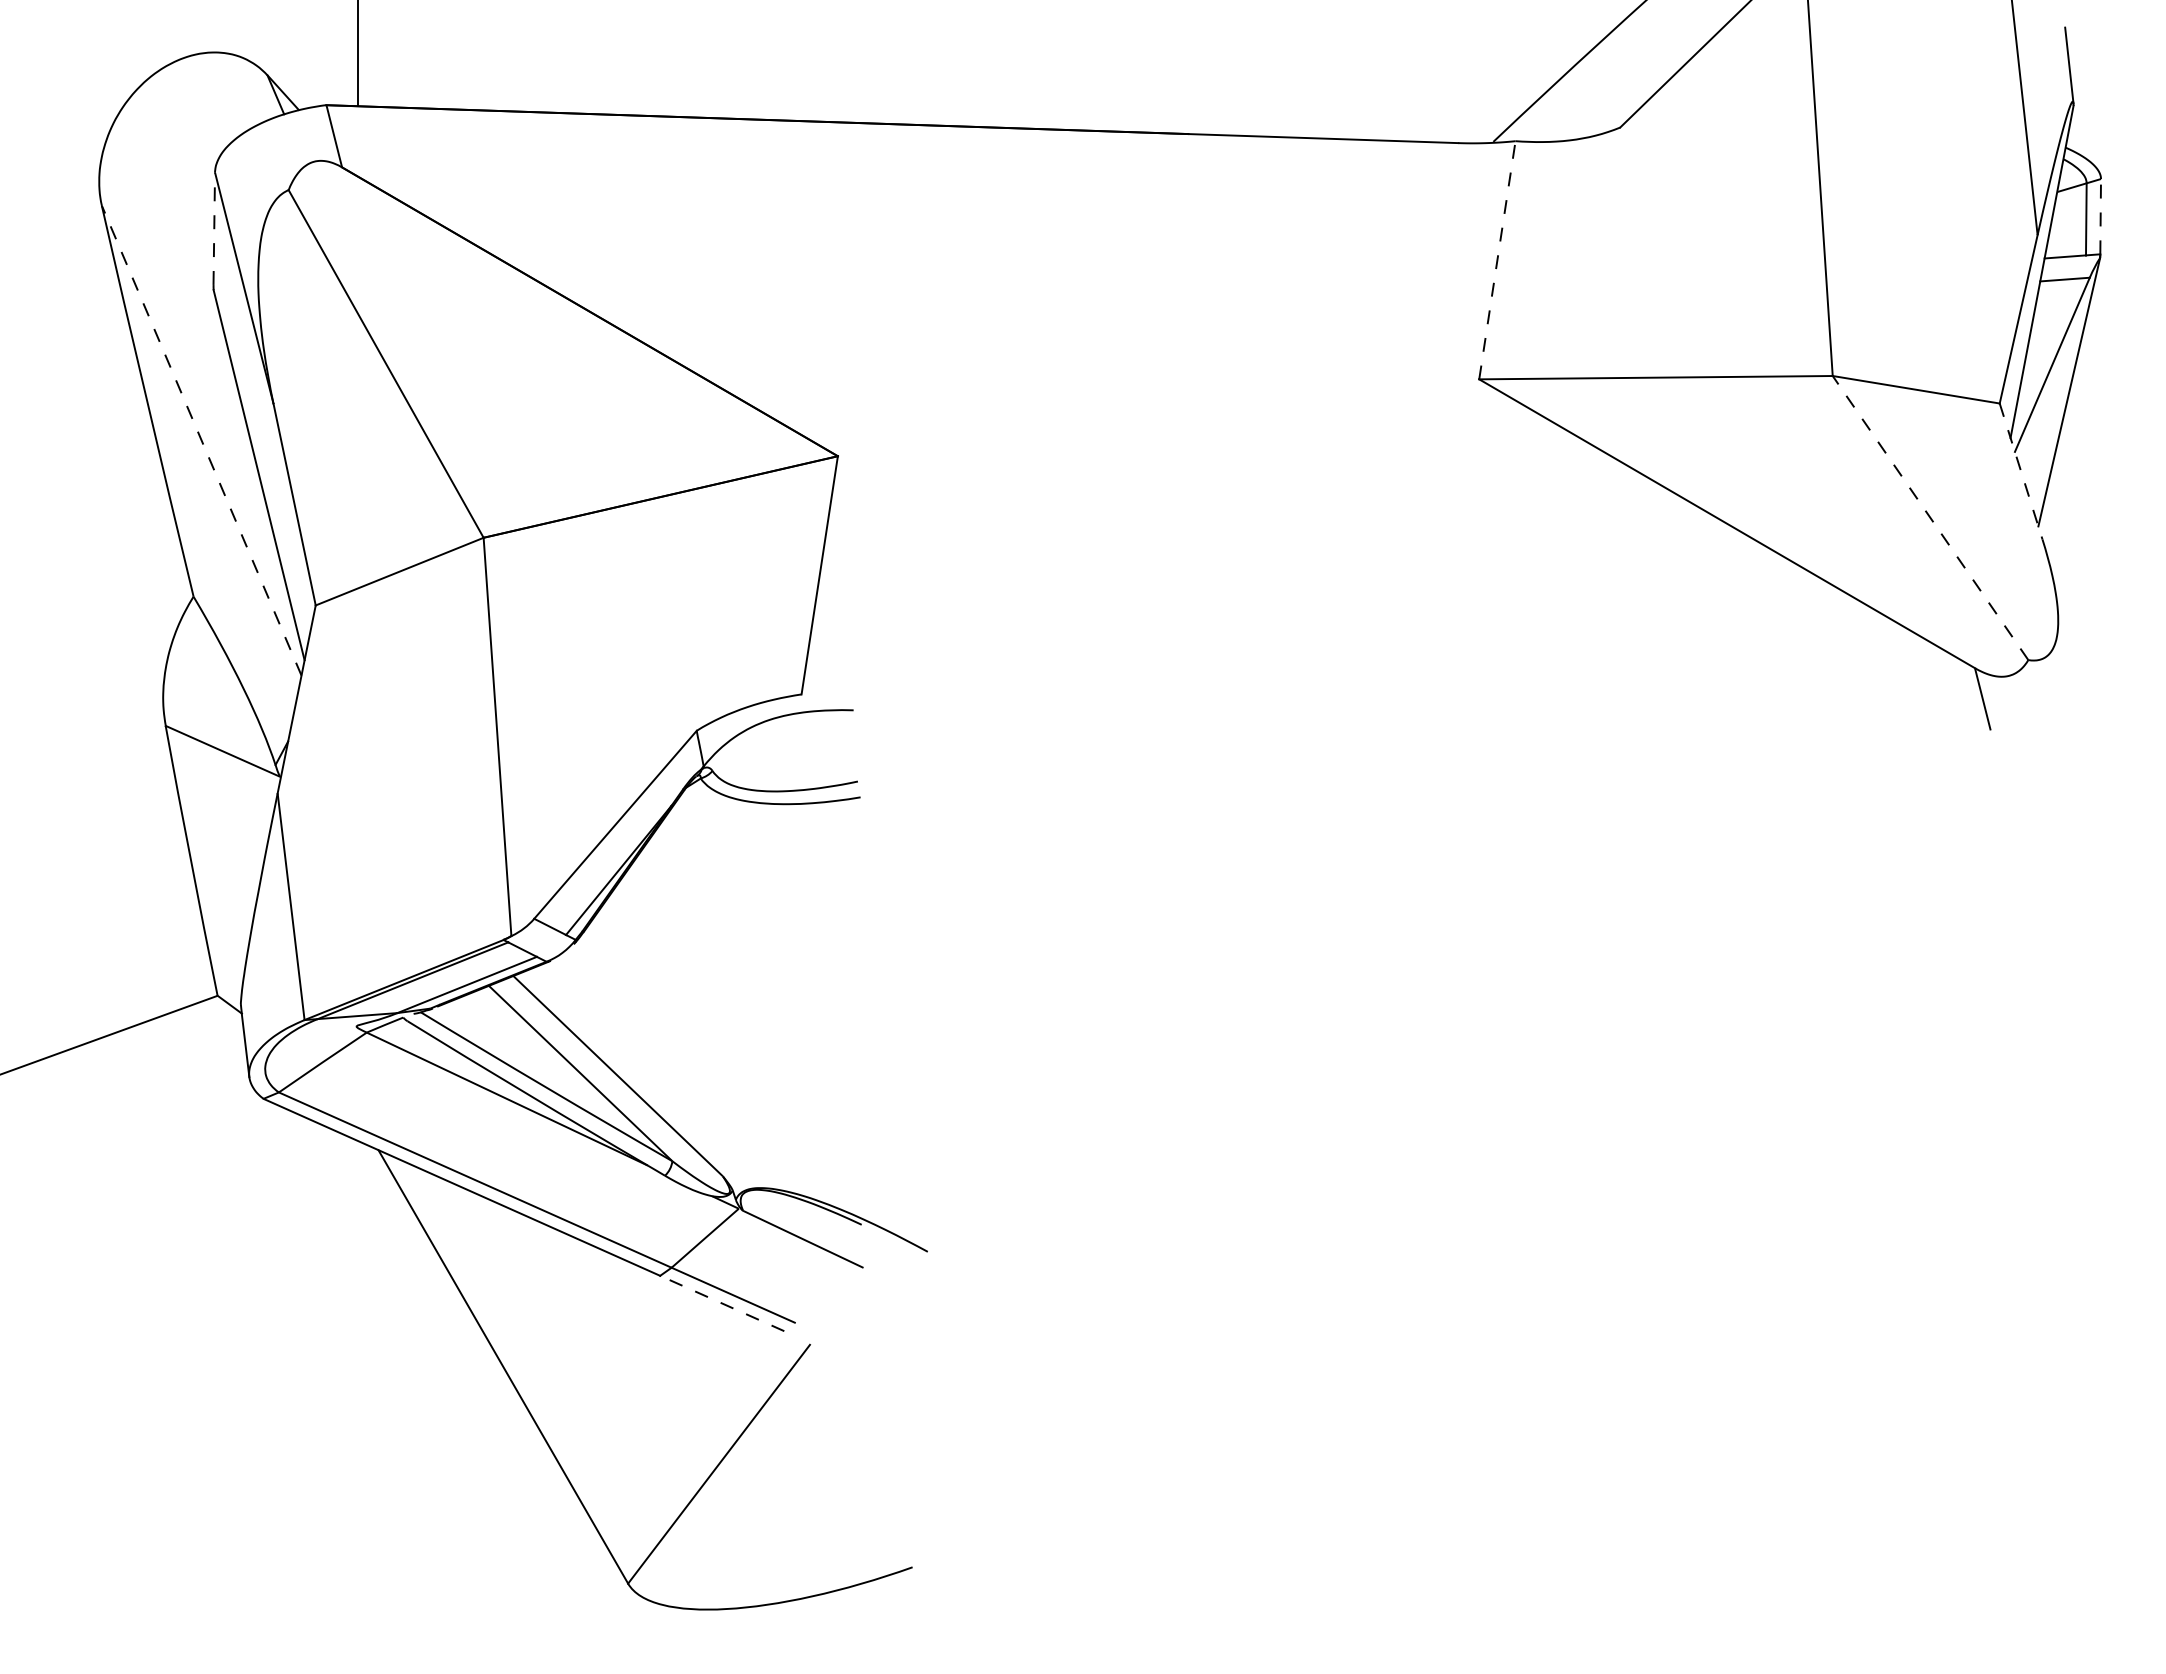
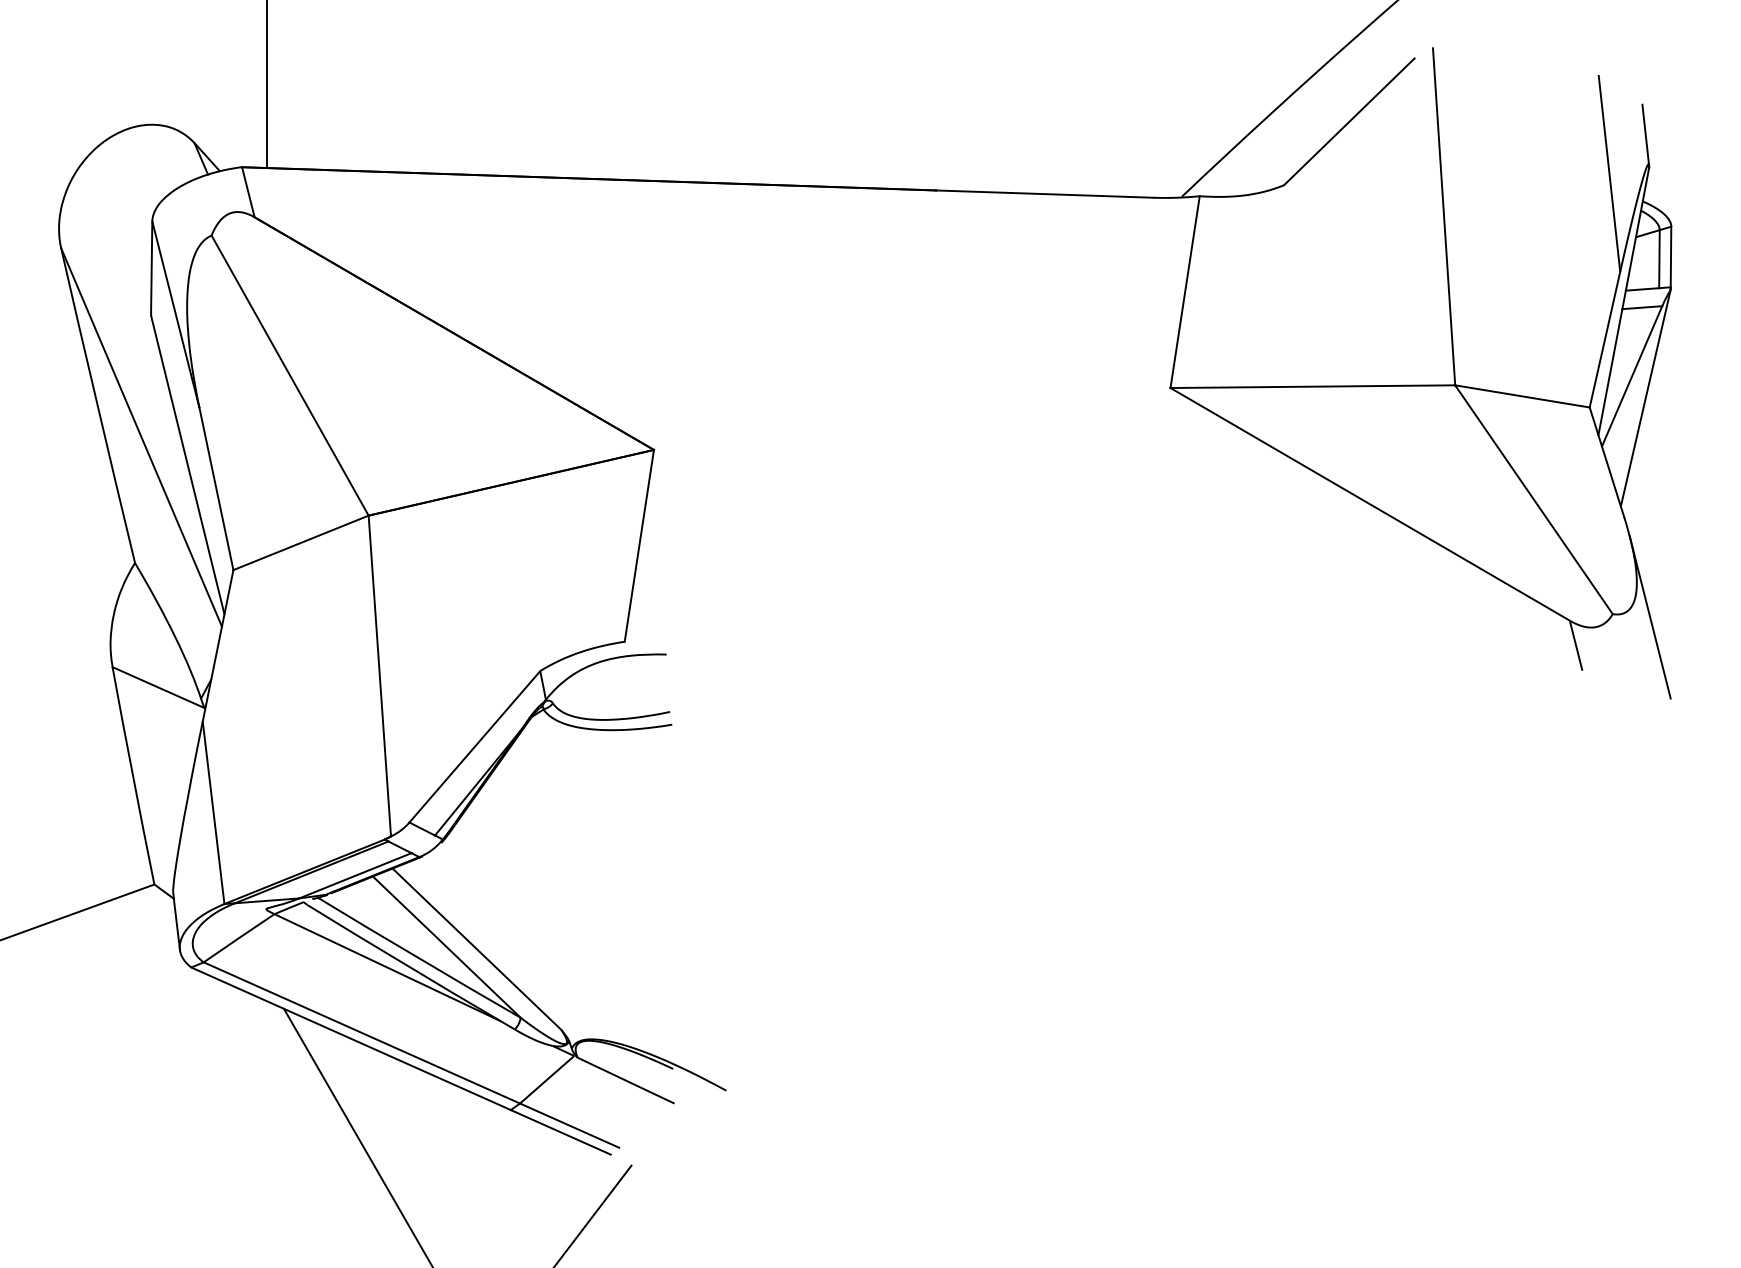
line: (2100, 216) -> (1670, 256), dashed -> solid
line: (214, 228) -> (151, 266), dashed -> solid
line: (1497, 259) -> (1185, 291), dashed -> solid
line: (201, 440) -> (141, 437), dashed -> solid
line: (2021, 471) -> (1607, 462), dashed -> solid
line: (1930, 517) -> (1533, 499), dashed -> solid
line: (2074, 663) -> (1649, 616), added
line: (722, 1303) -> (561, 1132), dashed -> solid

